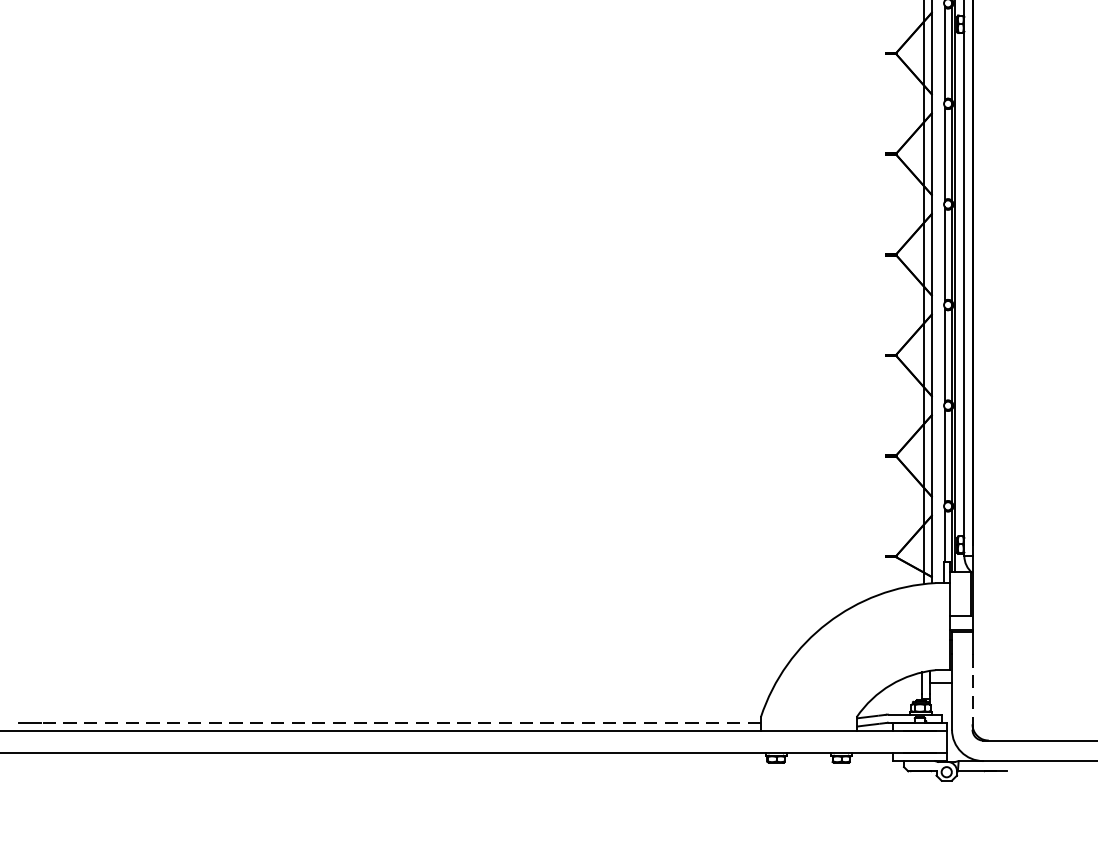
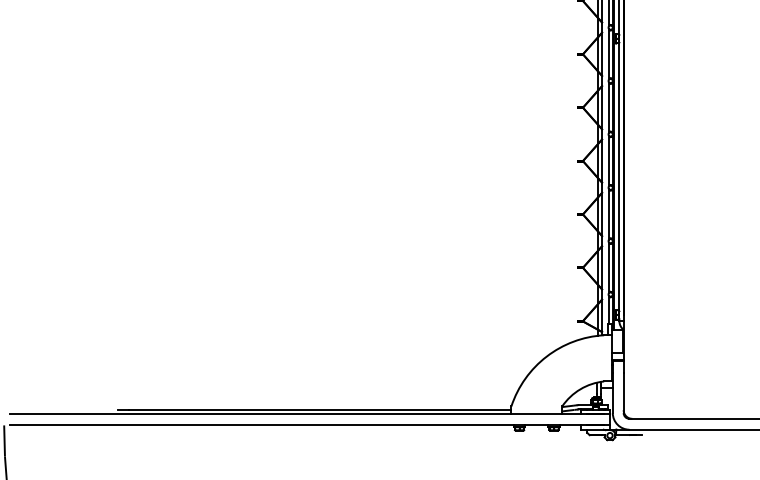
line: (972, 690) -> (623, 392), dashed -> solid
line: (399, 722) -> (319, 409), dashed -> solid

